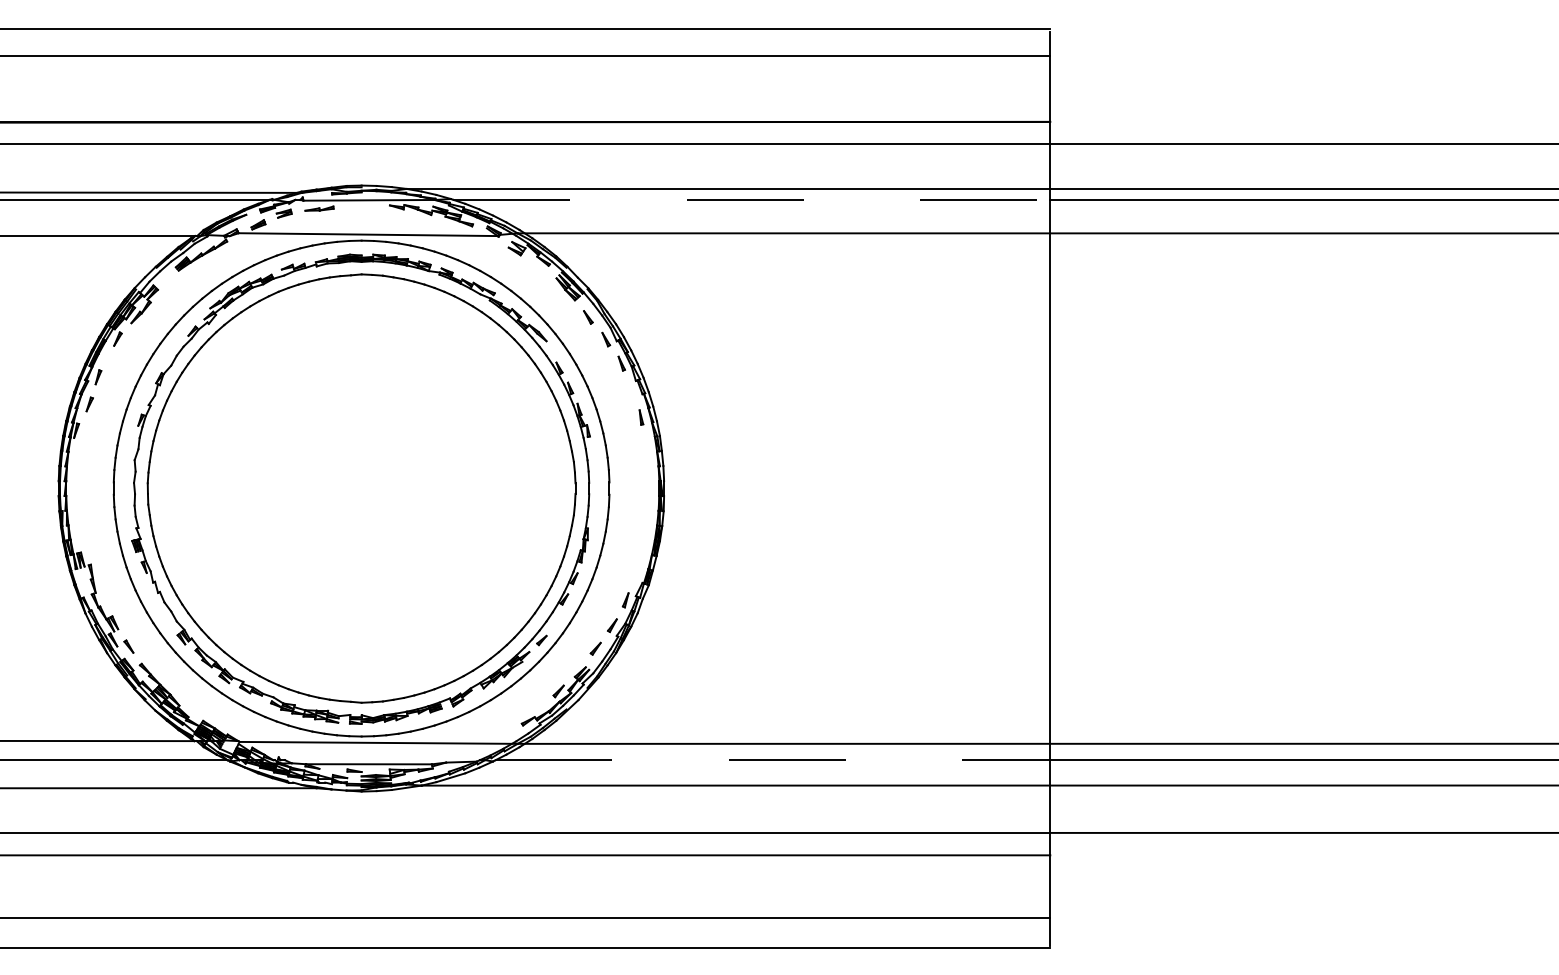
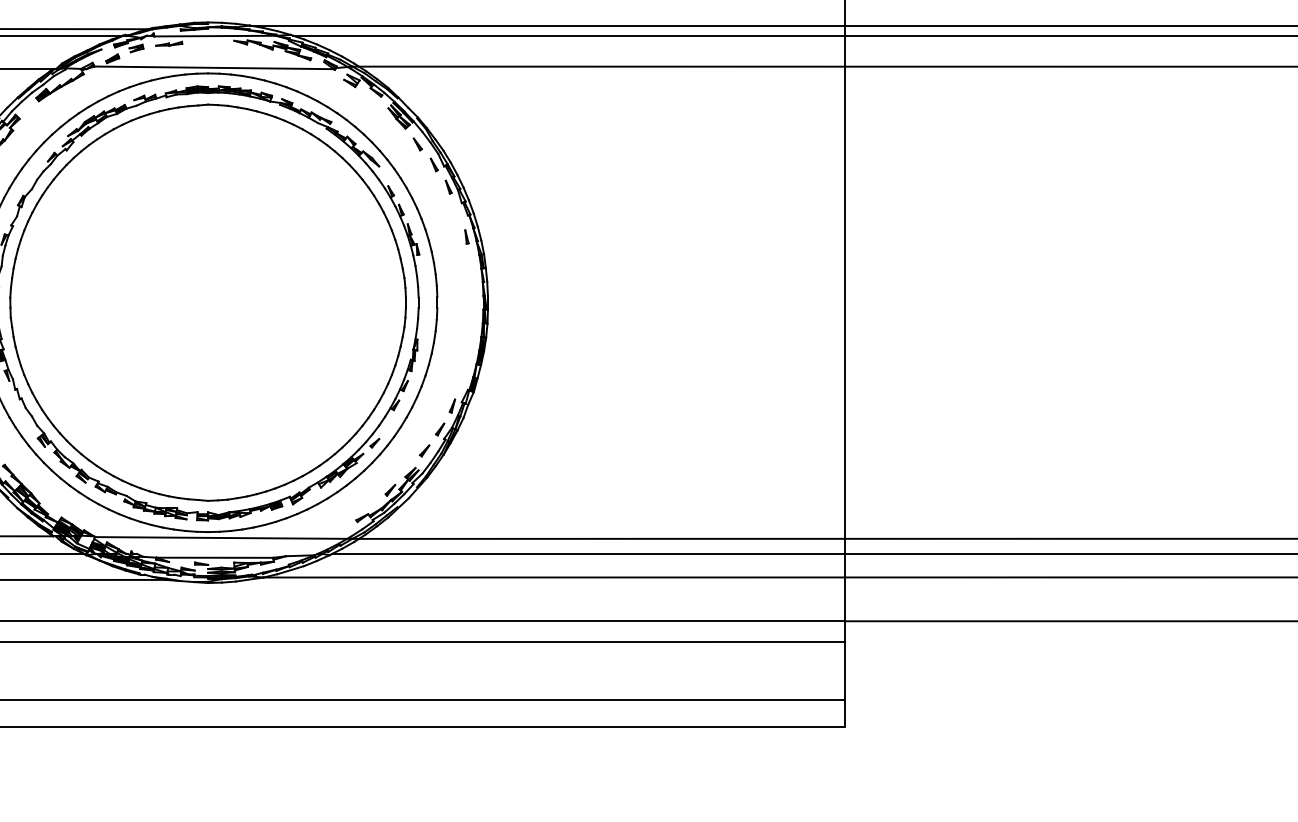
line: (752, 199) -> (569, 35), dashed -> solid
line: (773, 760) -> (589, 554), dashed -> solid

